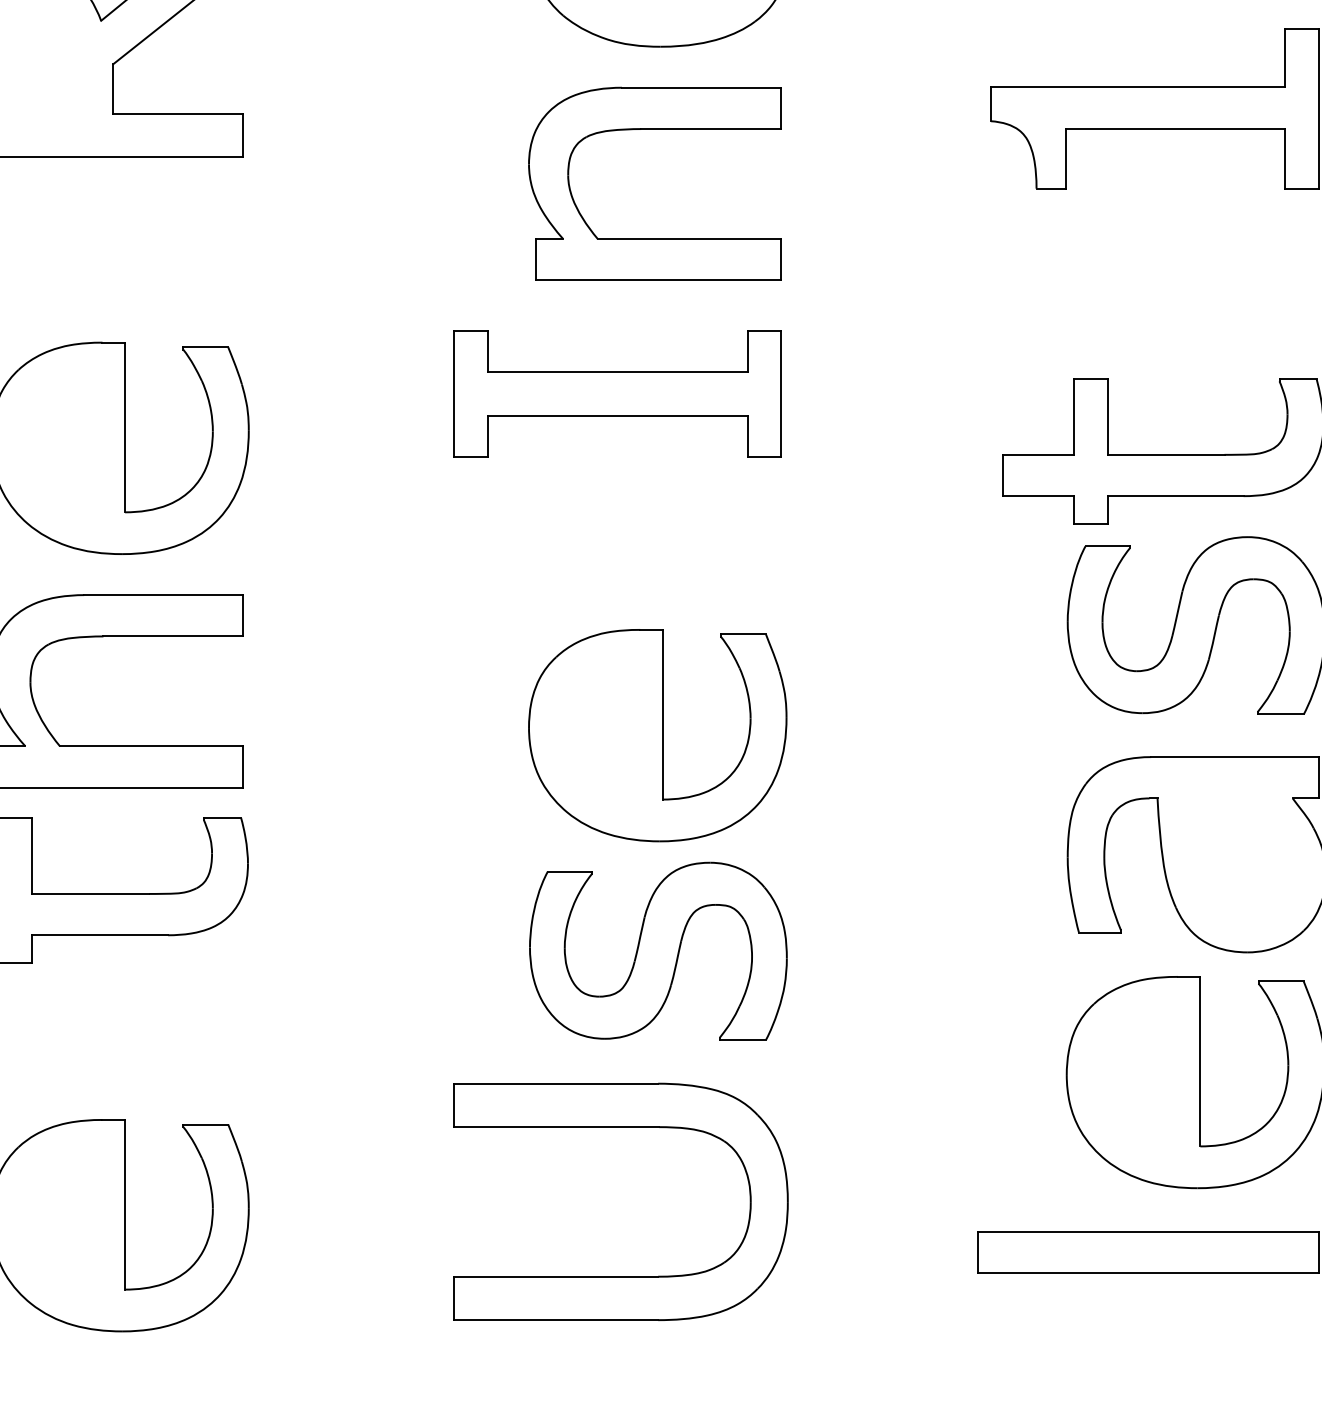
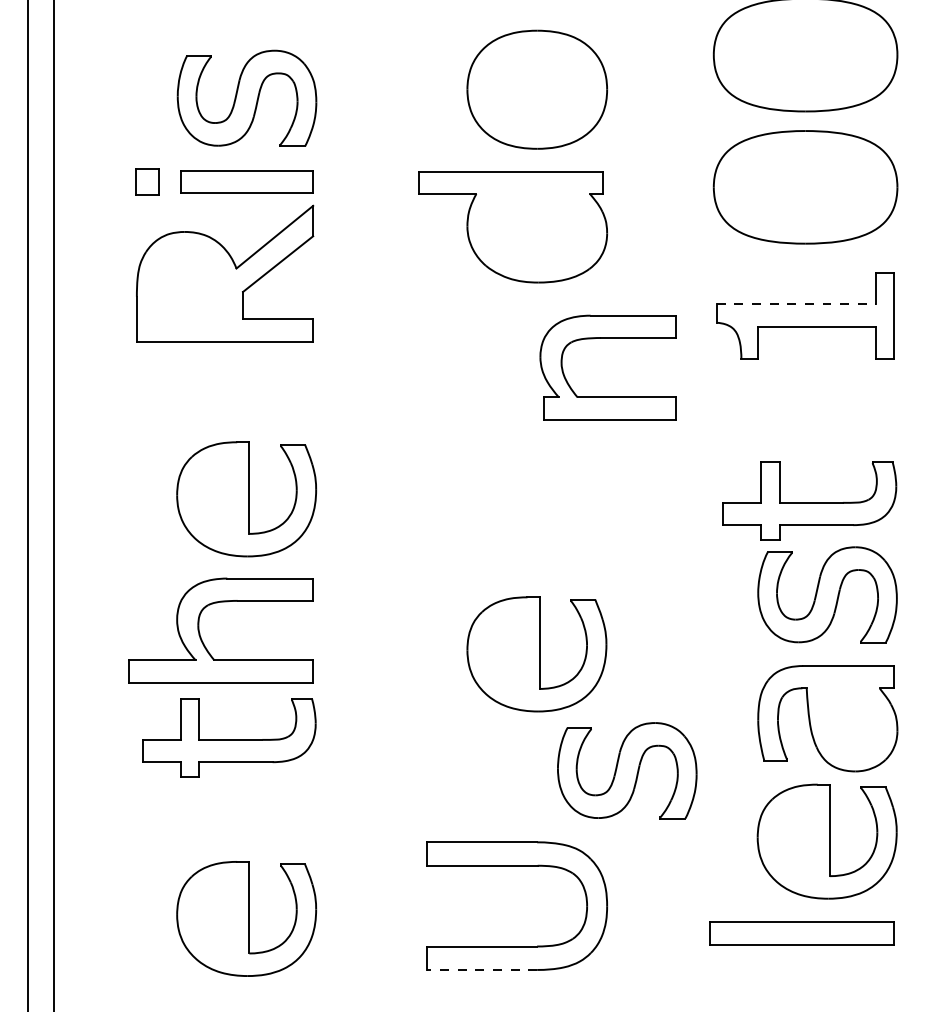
line: (1138, 87) -> (796, 304), solid -> dashed
part: (653, 130) -> (607, 338), moved
part: (616, 393) -> (514, 469), removed
part: (658, 950) -> (627, 770), moved
line: (555, 1319) -> (481, 969), solid -> dashed

